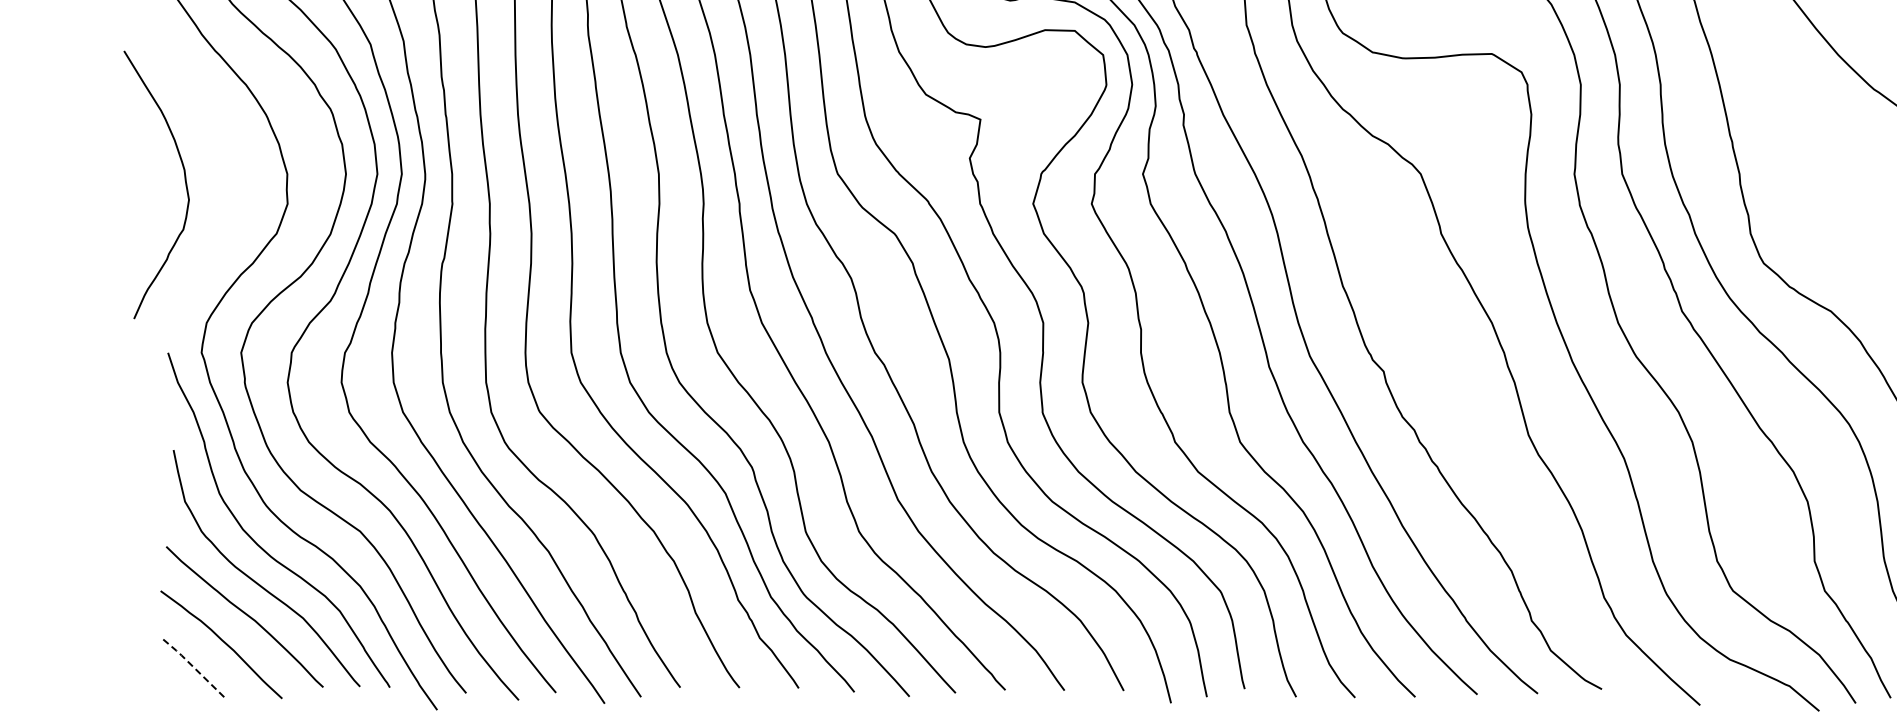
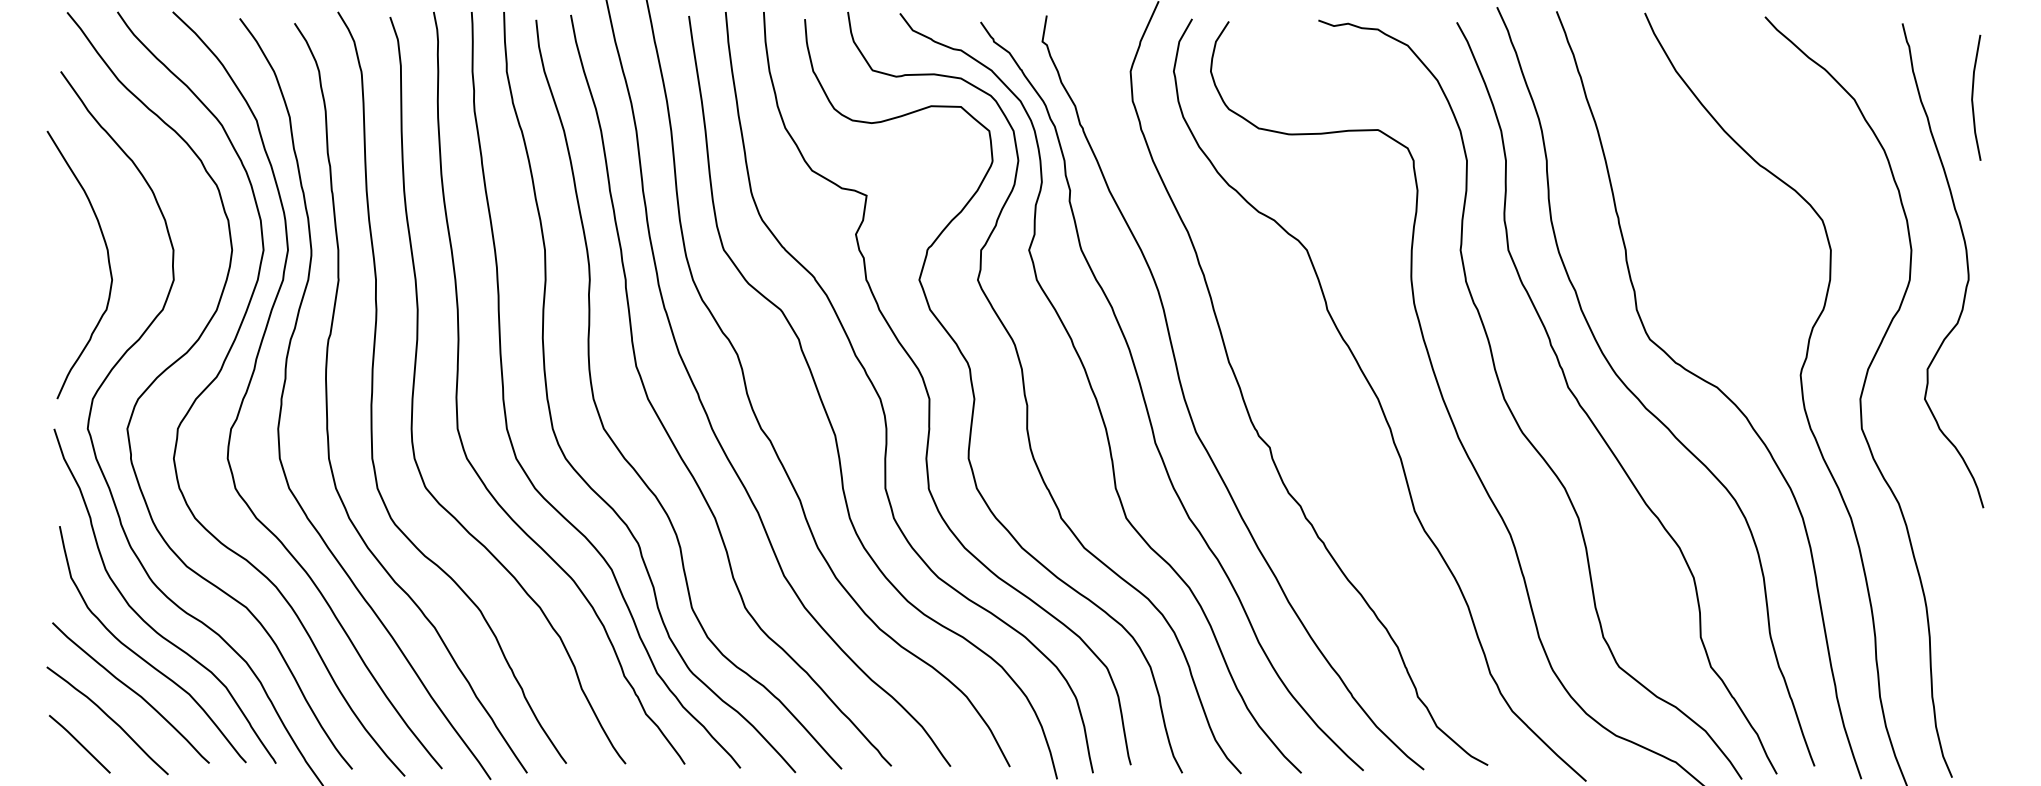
curve: (184, 179) -> (107, 259), moved
line: (193, 666) -> (79, 742), dashed -> solid

